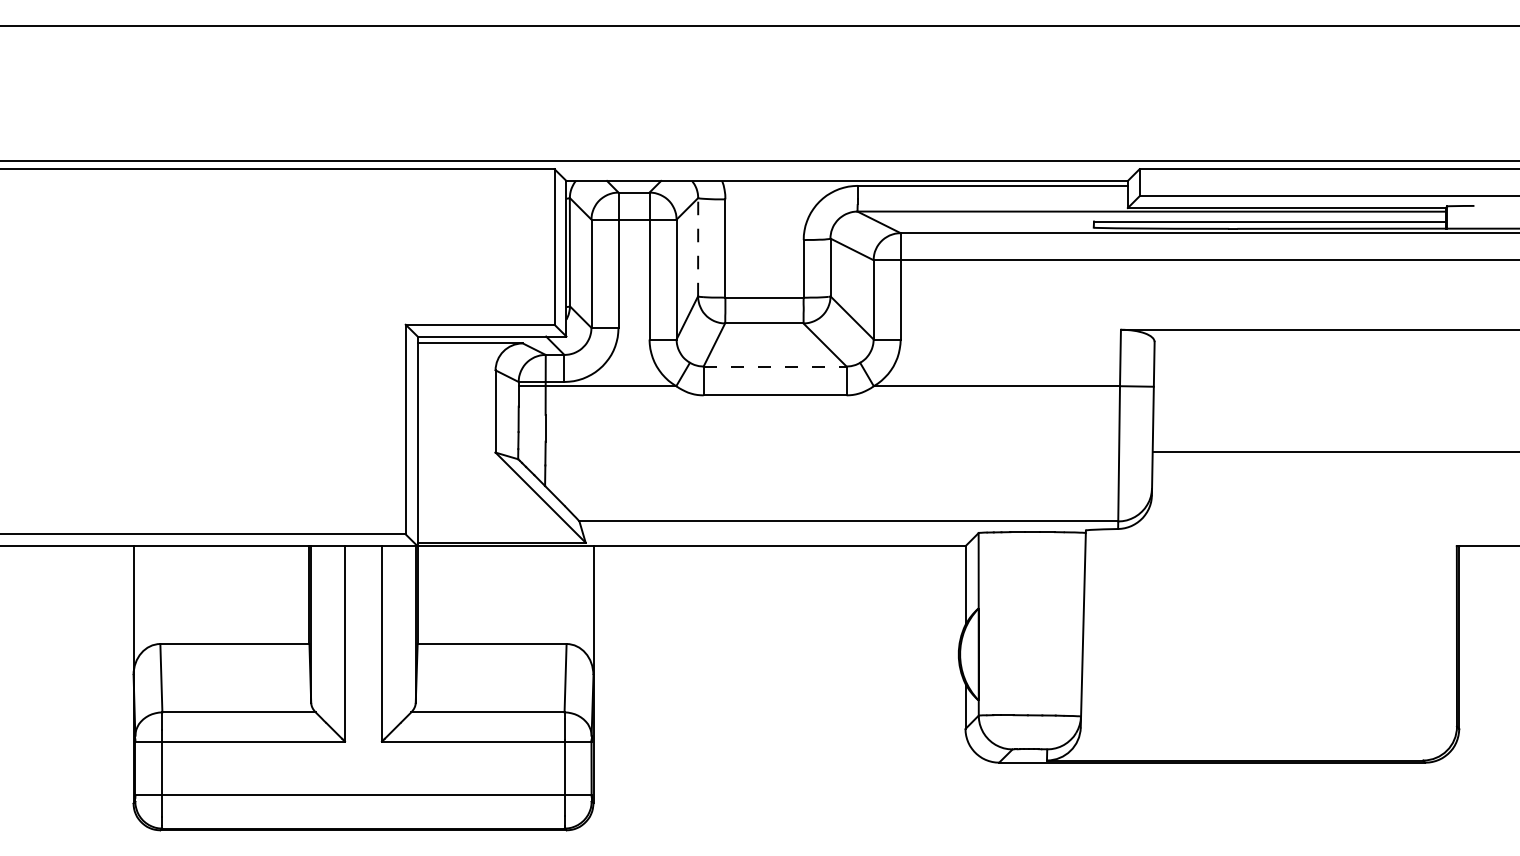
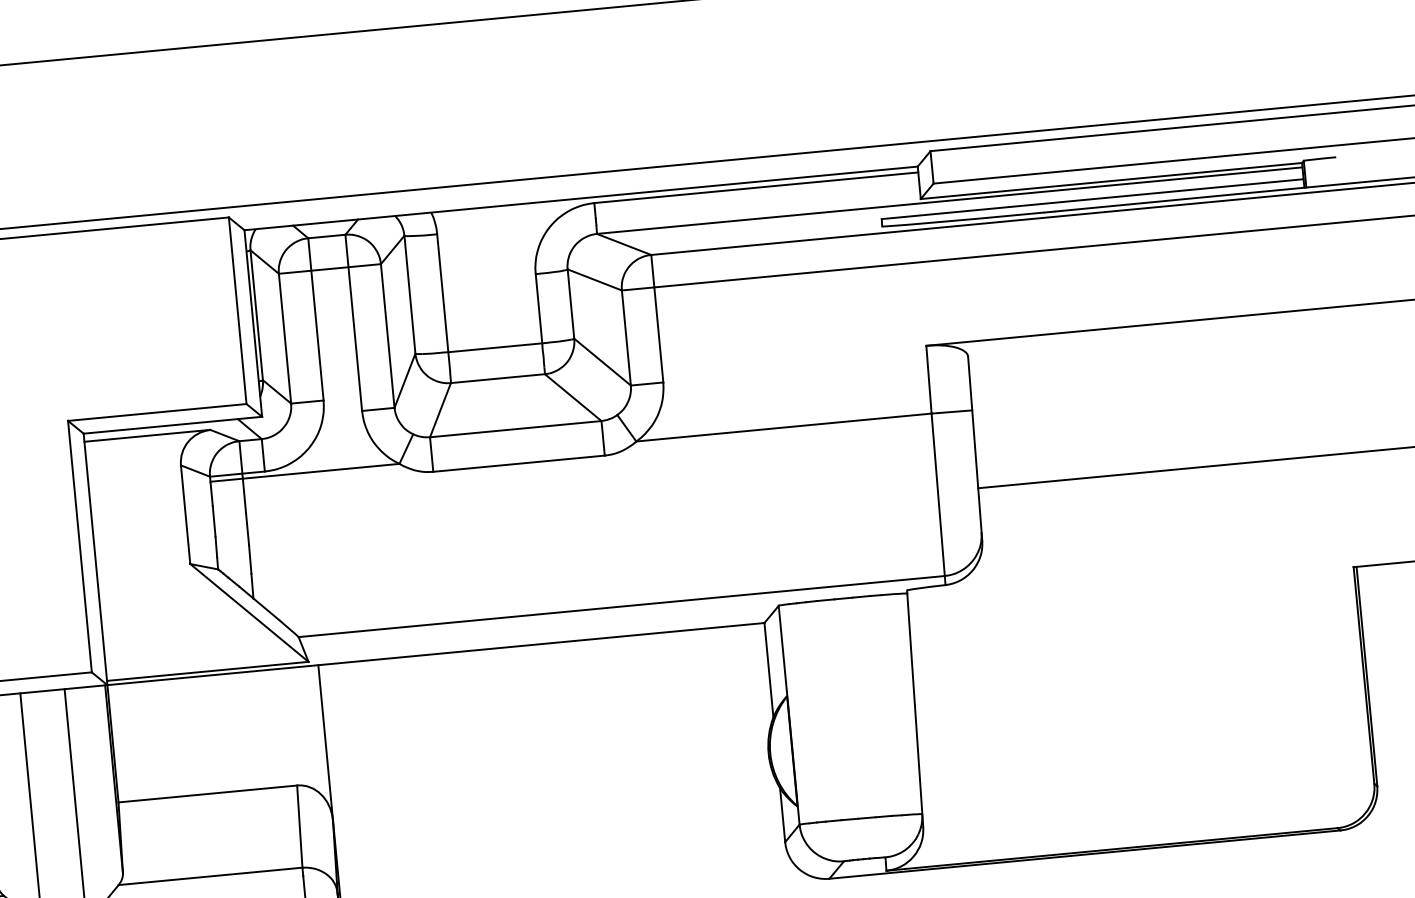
line: (698, 246) -> (410, 293), dashed -> solid
line: (775, 366) -> (516, 429), dashed -> solid

